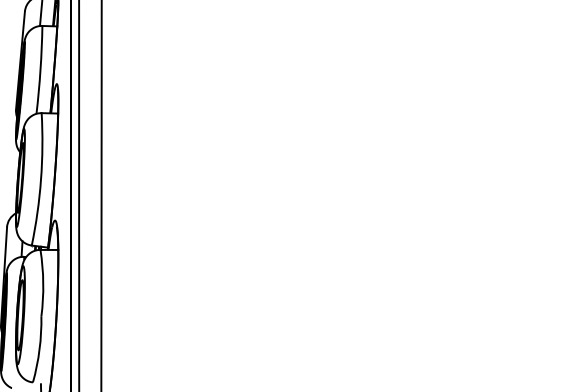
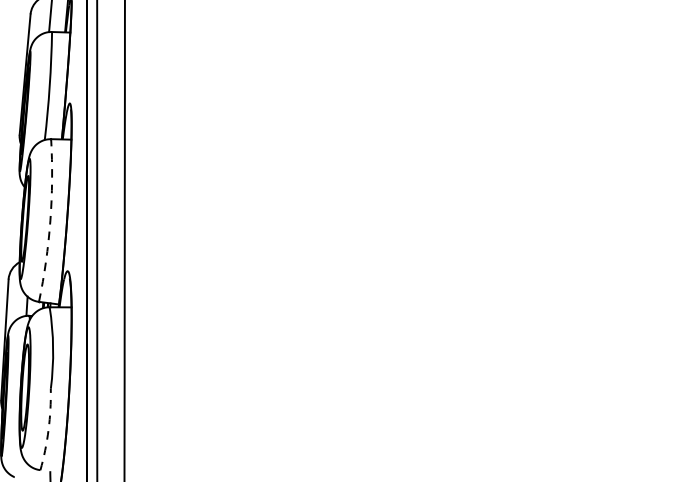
arc: (41, 179) -> (50, 220), solid -> dashed
arc: (39, 349) -> (48, 429), solid -> dashed

